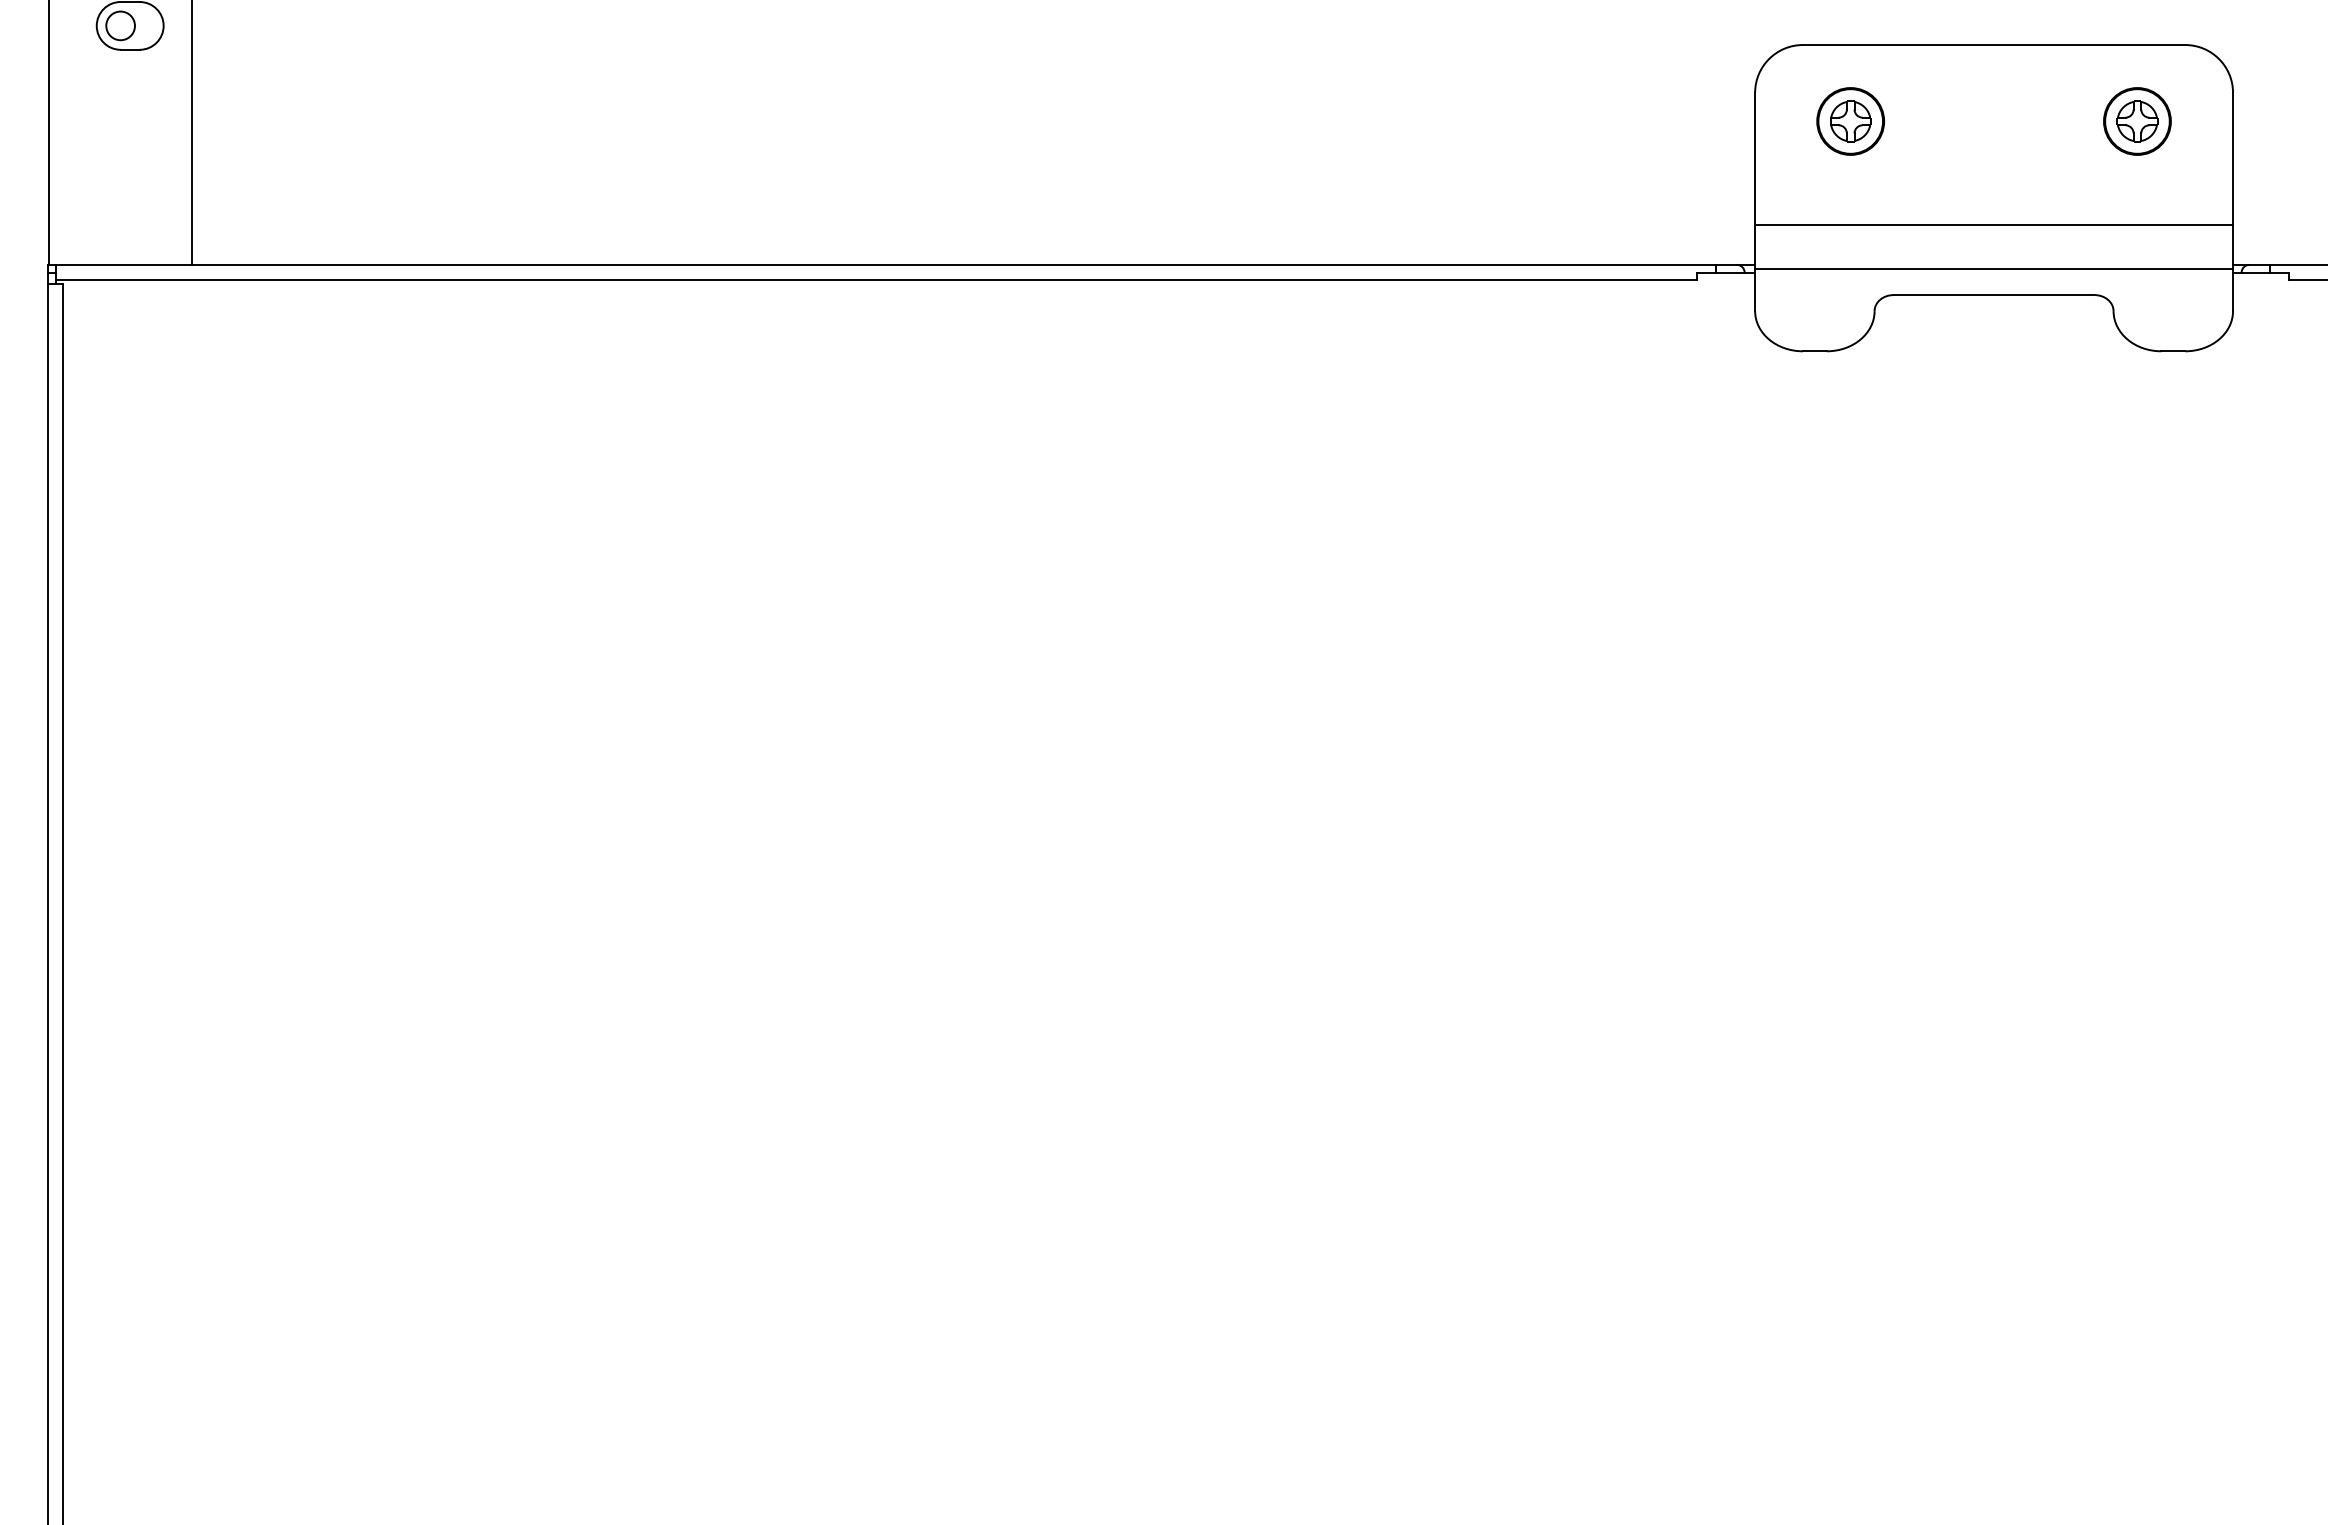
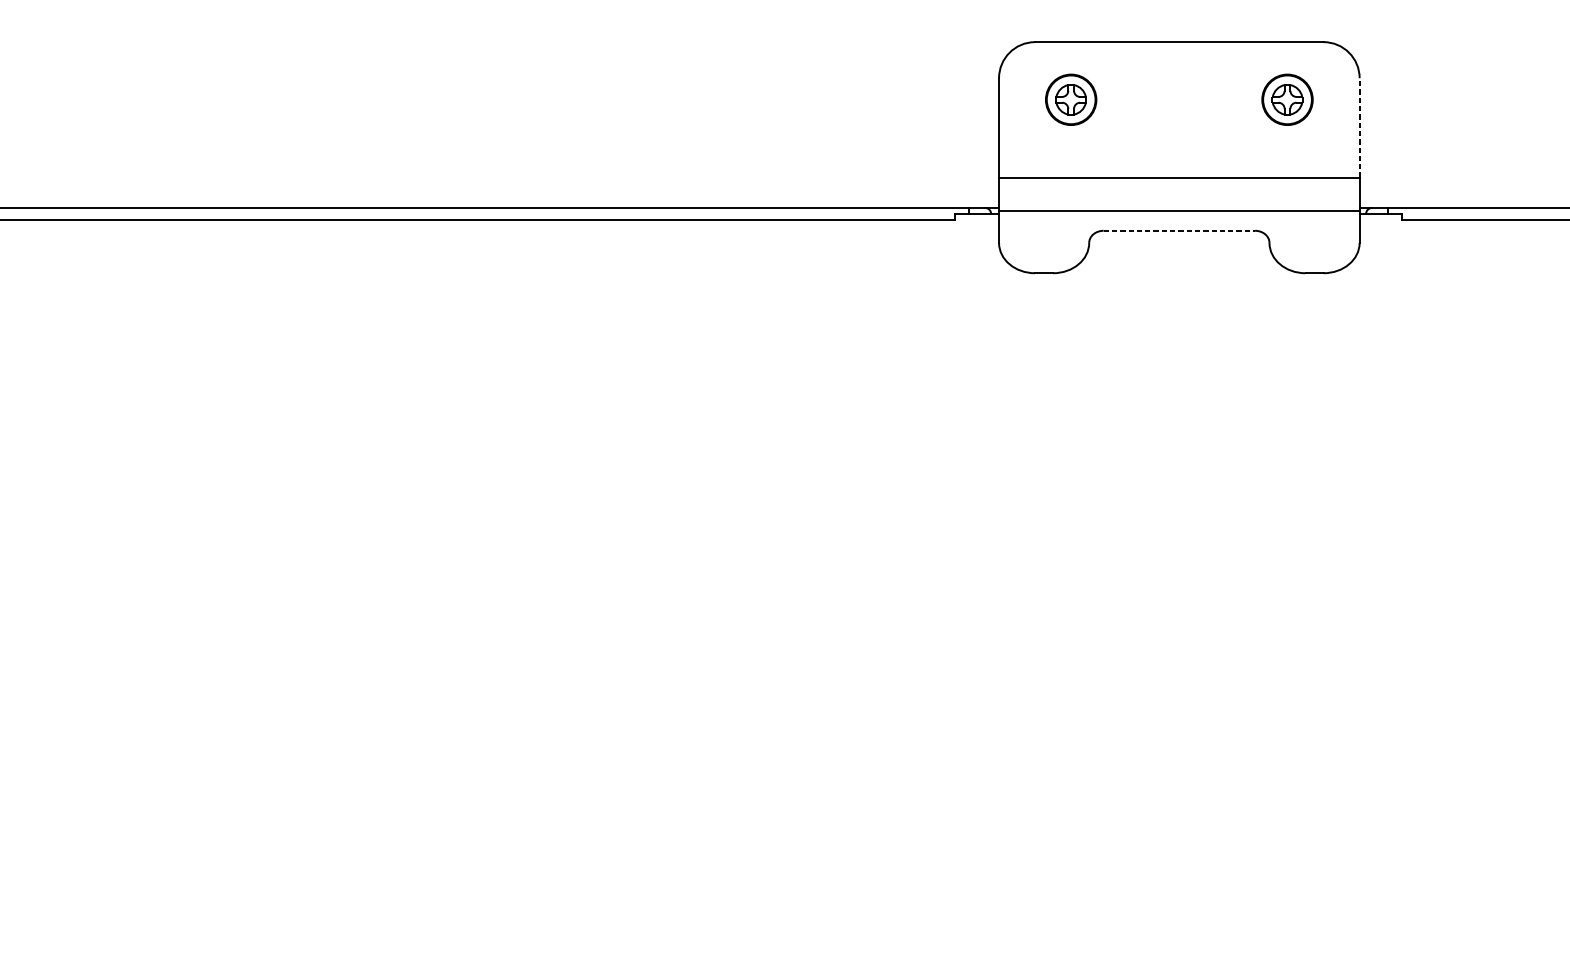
line: (2233, 158) -> (1359, 127), solid -> dashed
line: (1994, 295) -> (1179, 231), solid -> dashed

